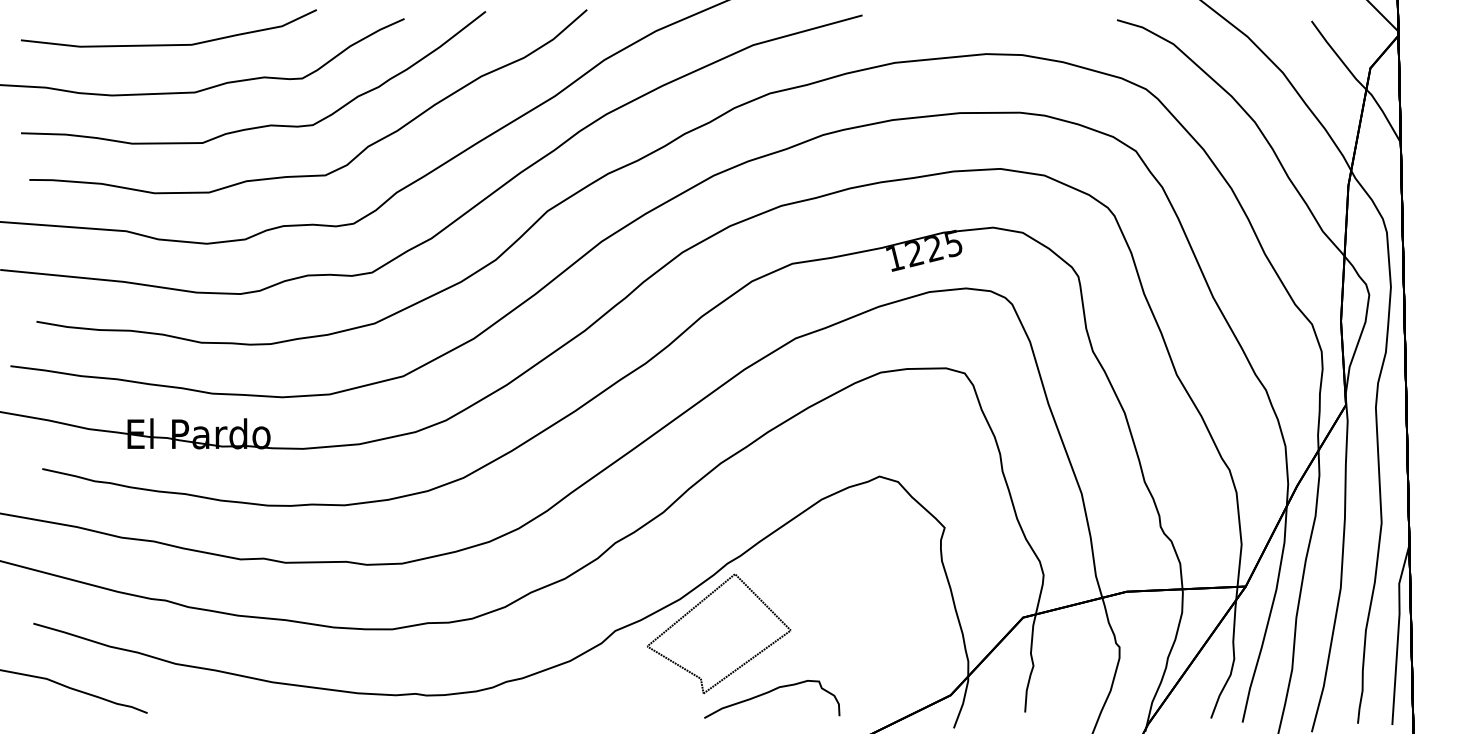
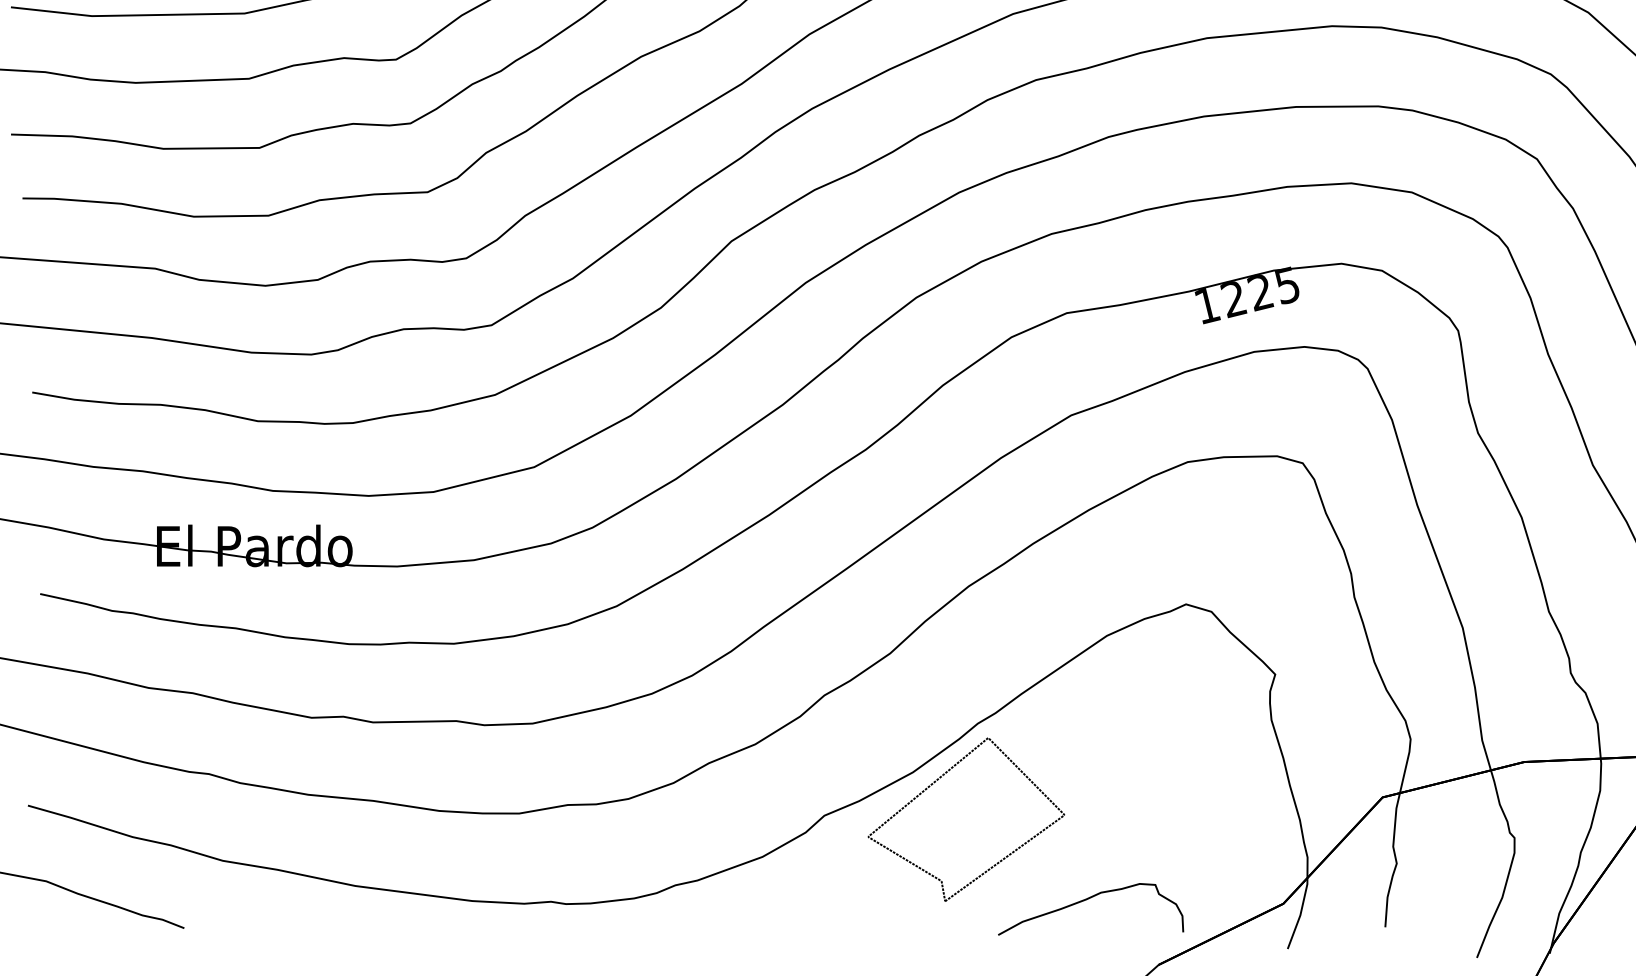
curve: (768, 693) -> (1086, 901), moved

